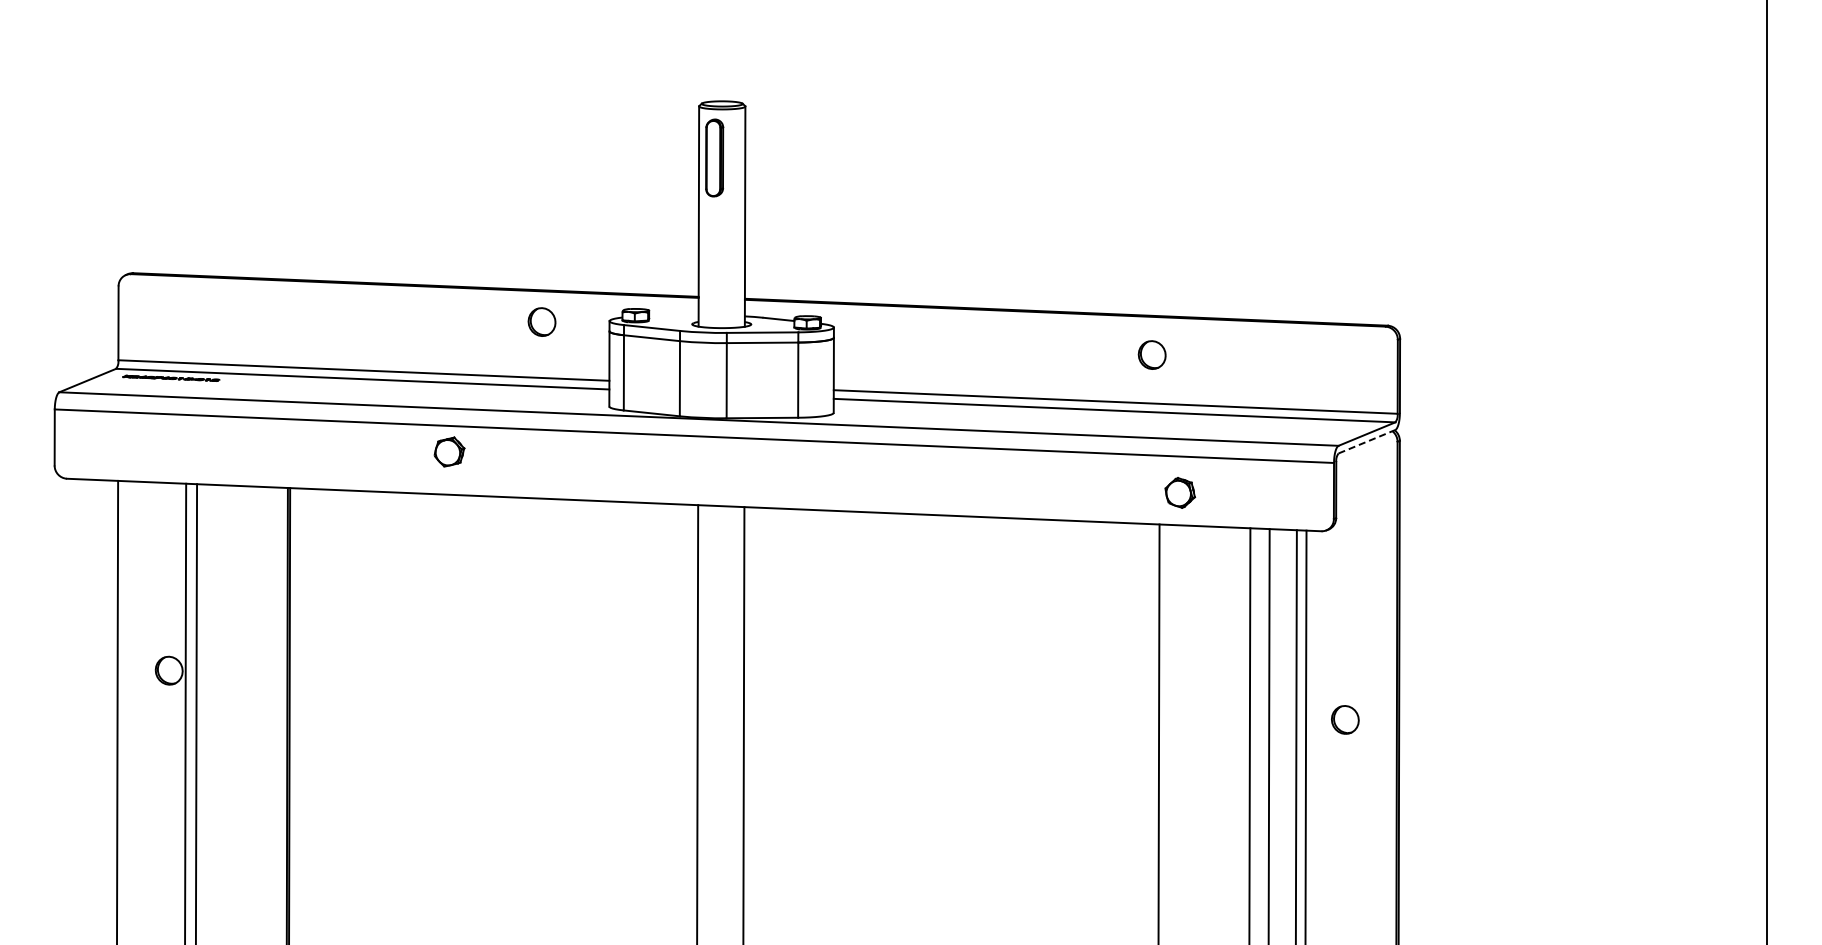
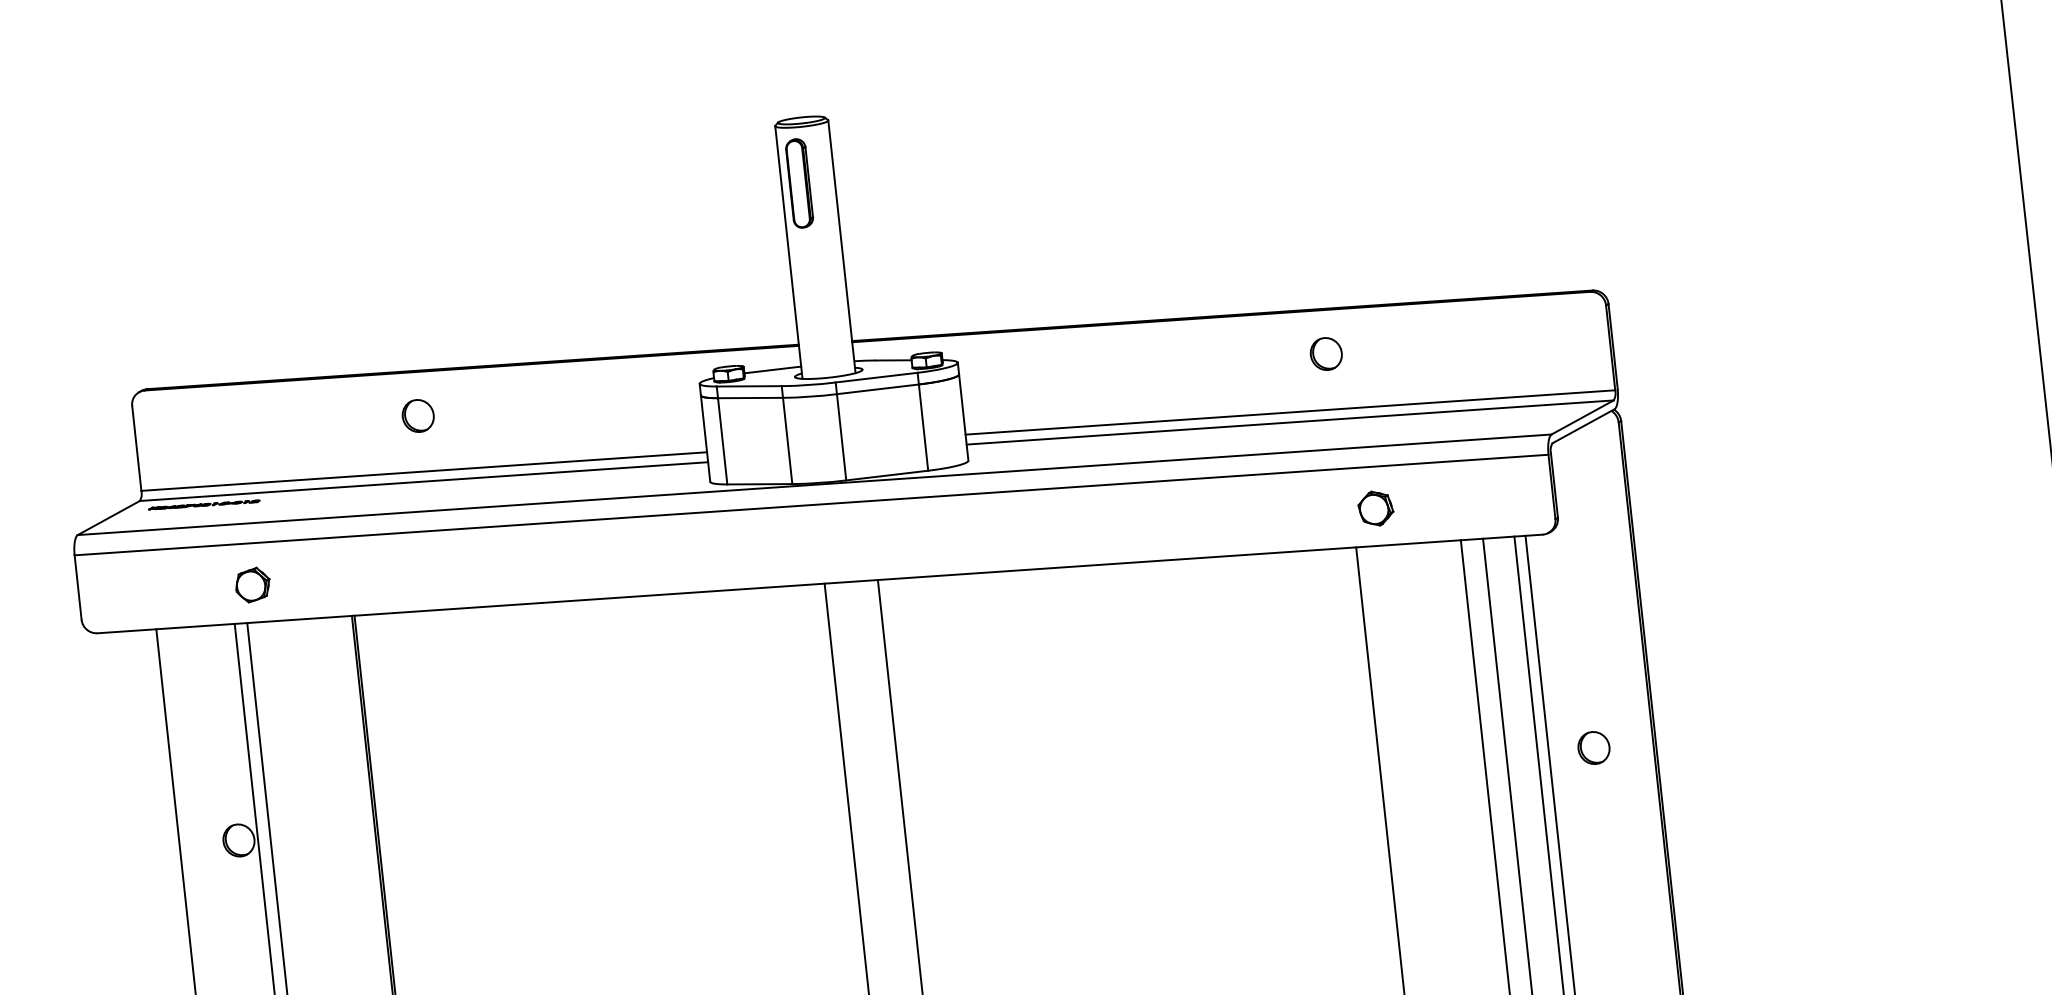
line: (673, 315) -> (772, 369), added
part: (541, 321) -> (417, 415), moved
line: (1366, 441) -> (1583, 426), dashed -> solid
part: (449, 451) -> (252, 584), moved

